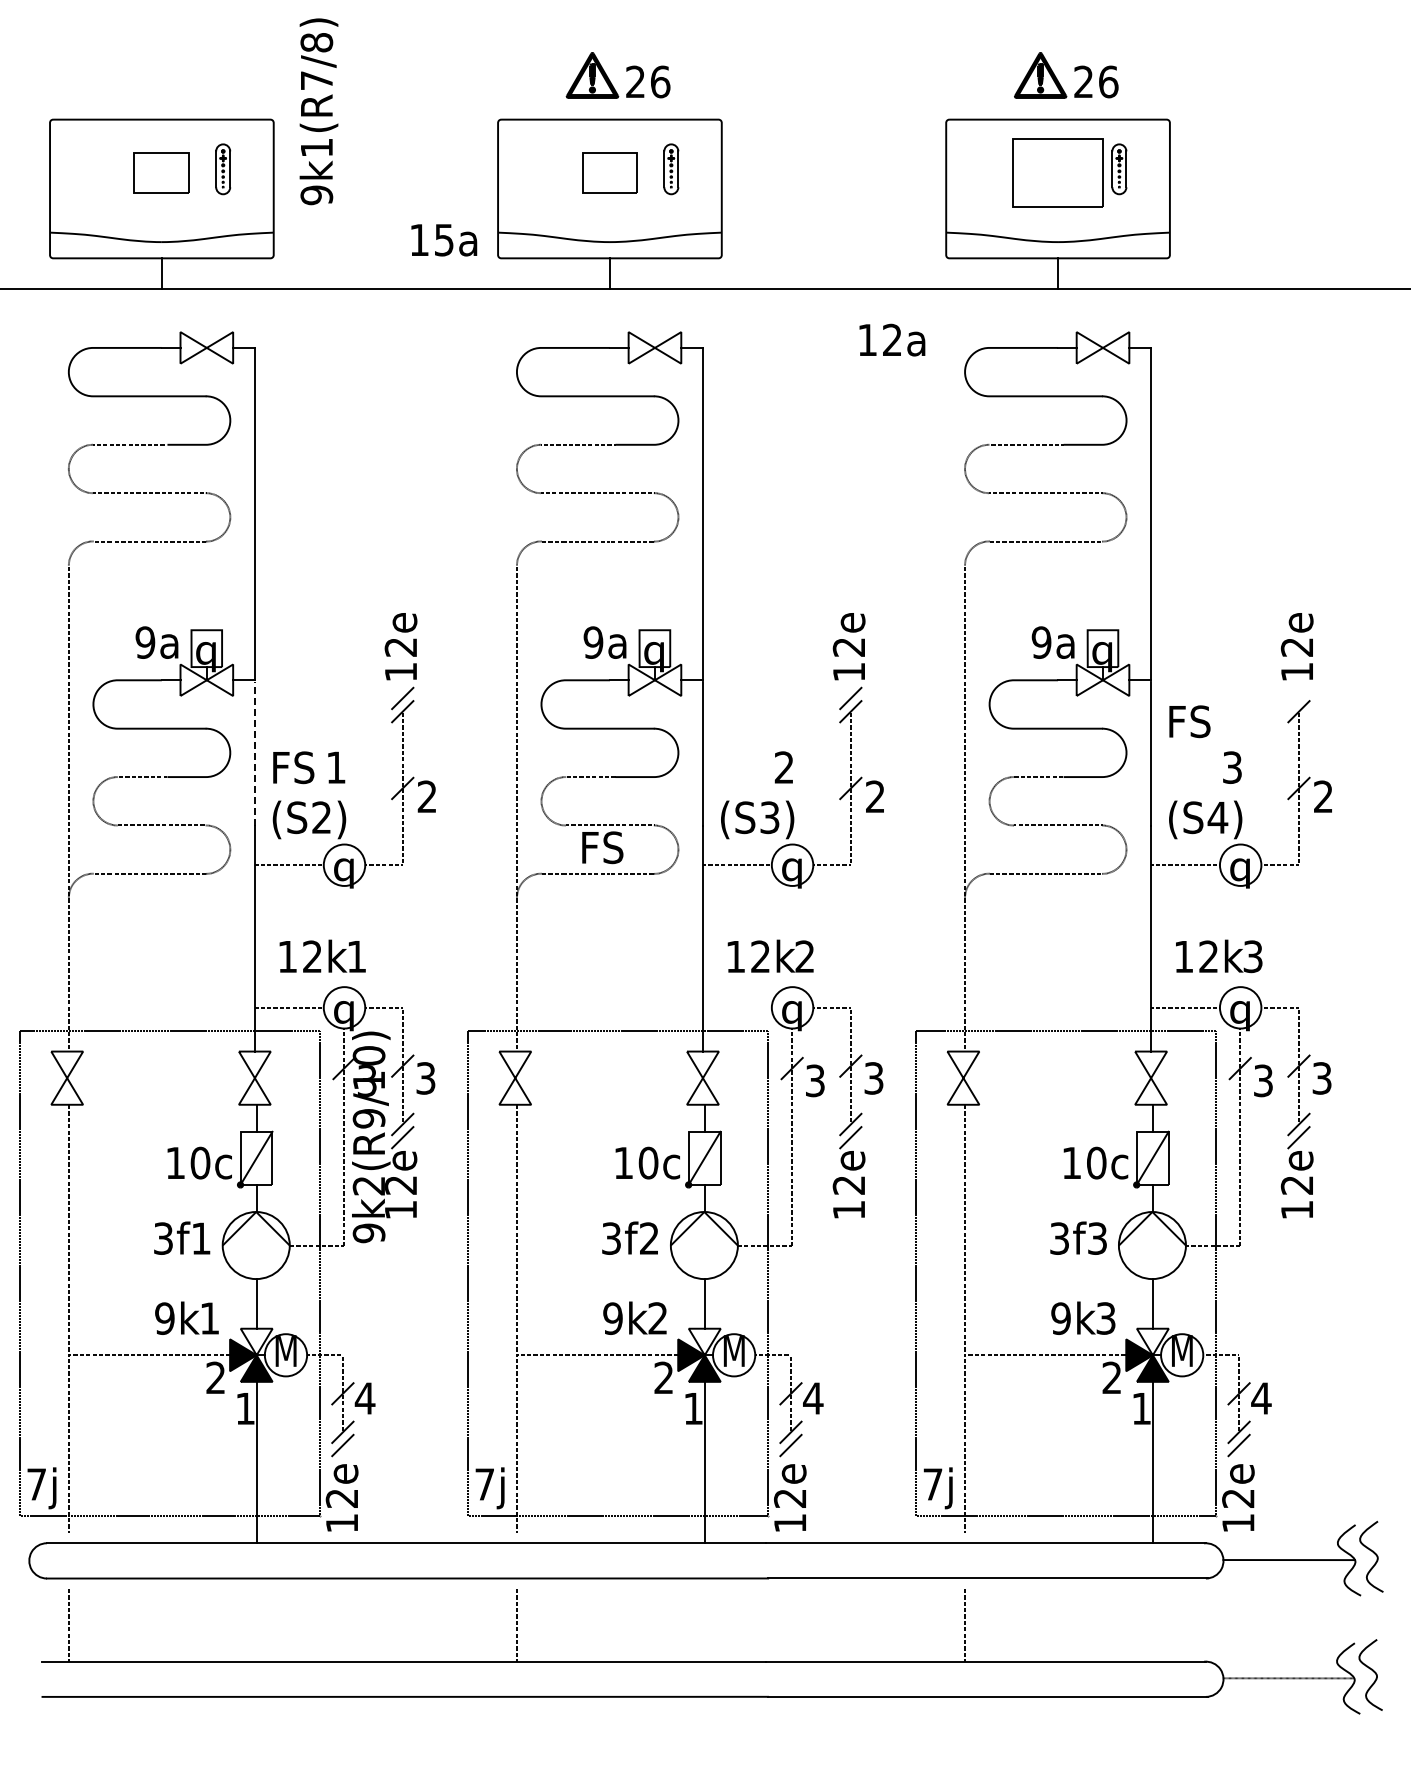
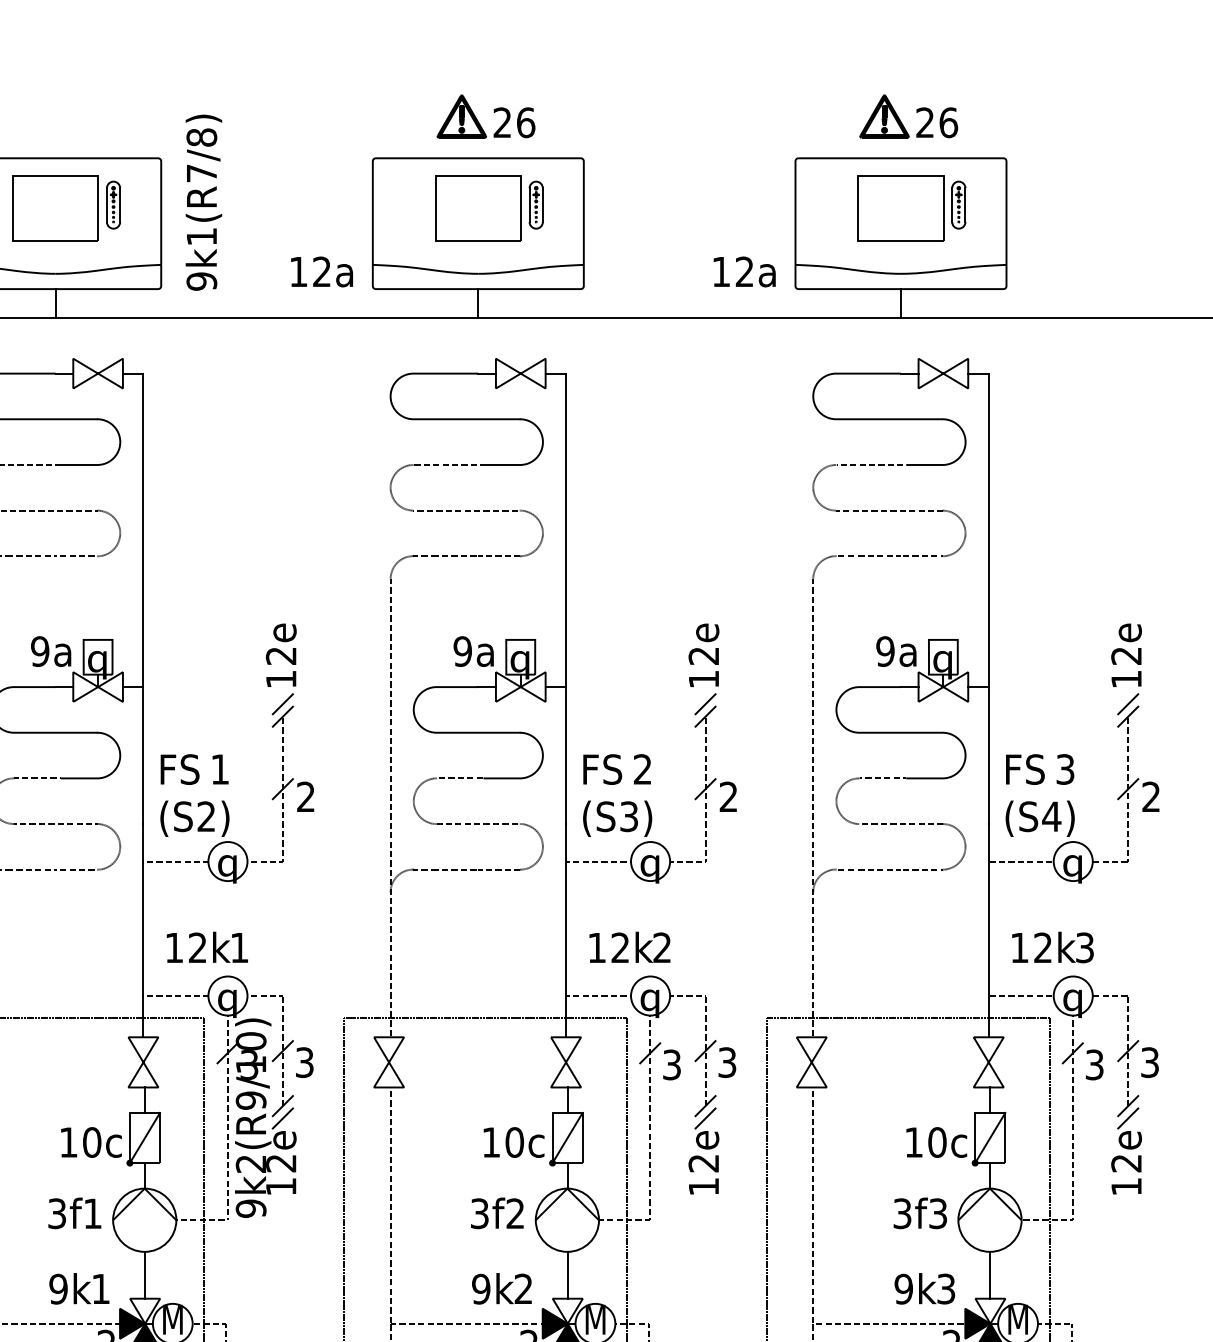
text: (318, 111) -> (203, 202), moved
part: (161, 172) -> (55, 208), size x1.67
part: (609, 172) -> (477, 208), size x1.67
text: (443, 239) -> (321, 271), 15a -> 12a
text: (892, 339) -> (744, 271), moved
line: (1298, 698) -> (1127, 704), added
text: (1189, 721) -> (1024, 769), moved
line: (254, 753) -> (143, 756), dashed -> solid
text: (602, 847) -> (602, 769), moved
line: (736, 1007) -> (597, 995), added

